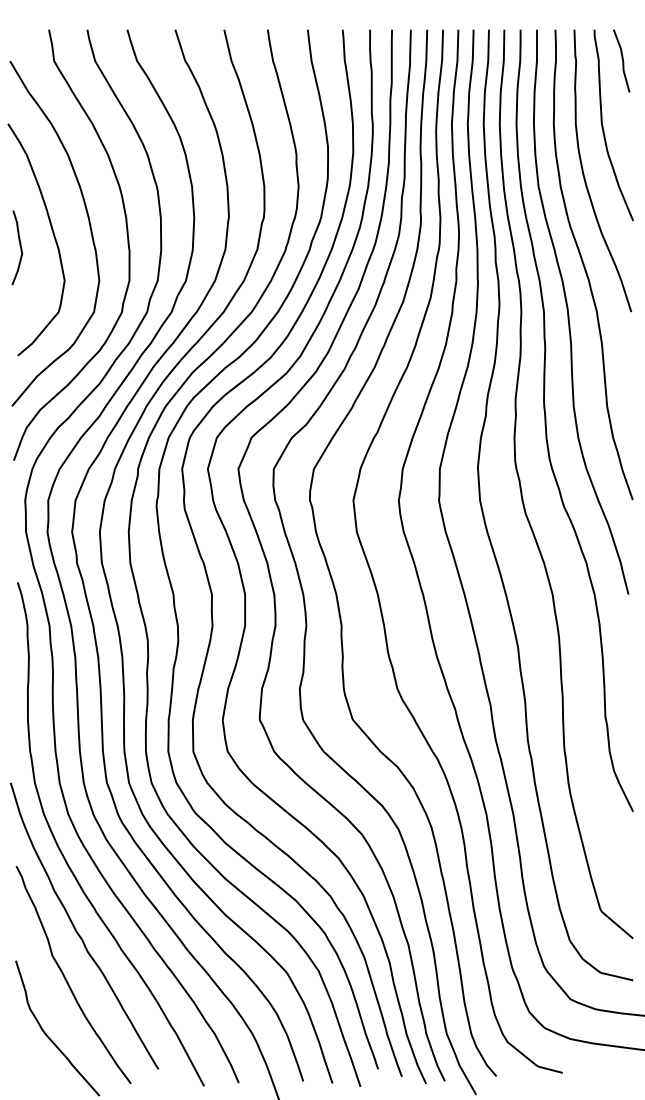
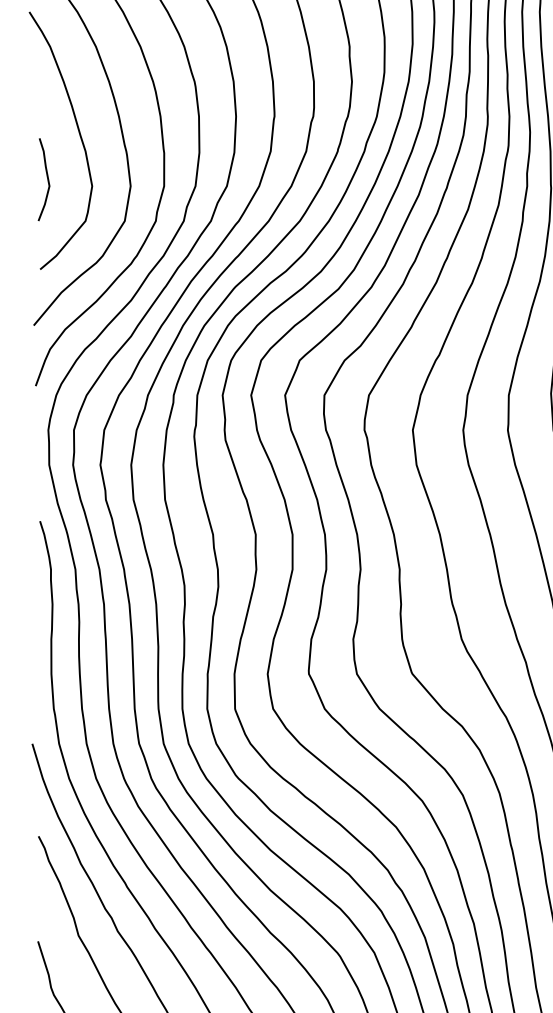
curve: (19, 245) -> (46, 177), moved

